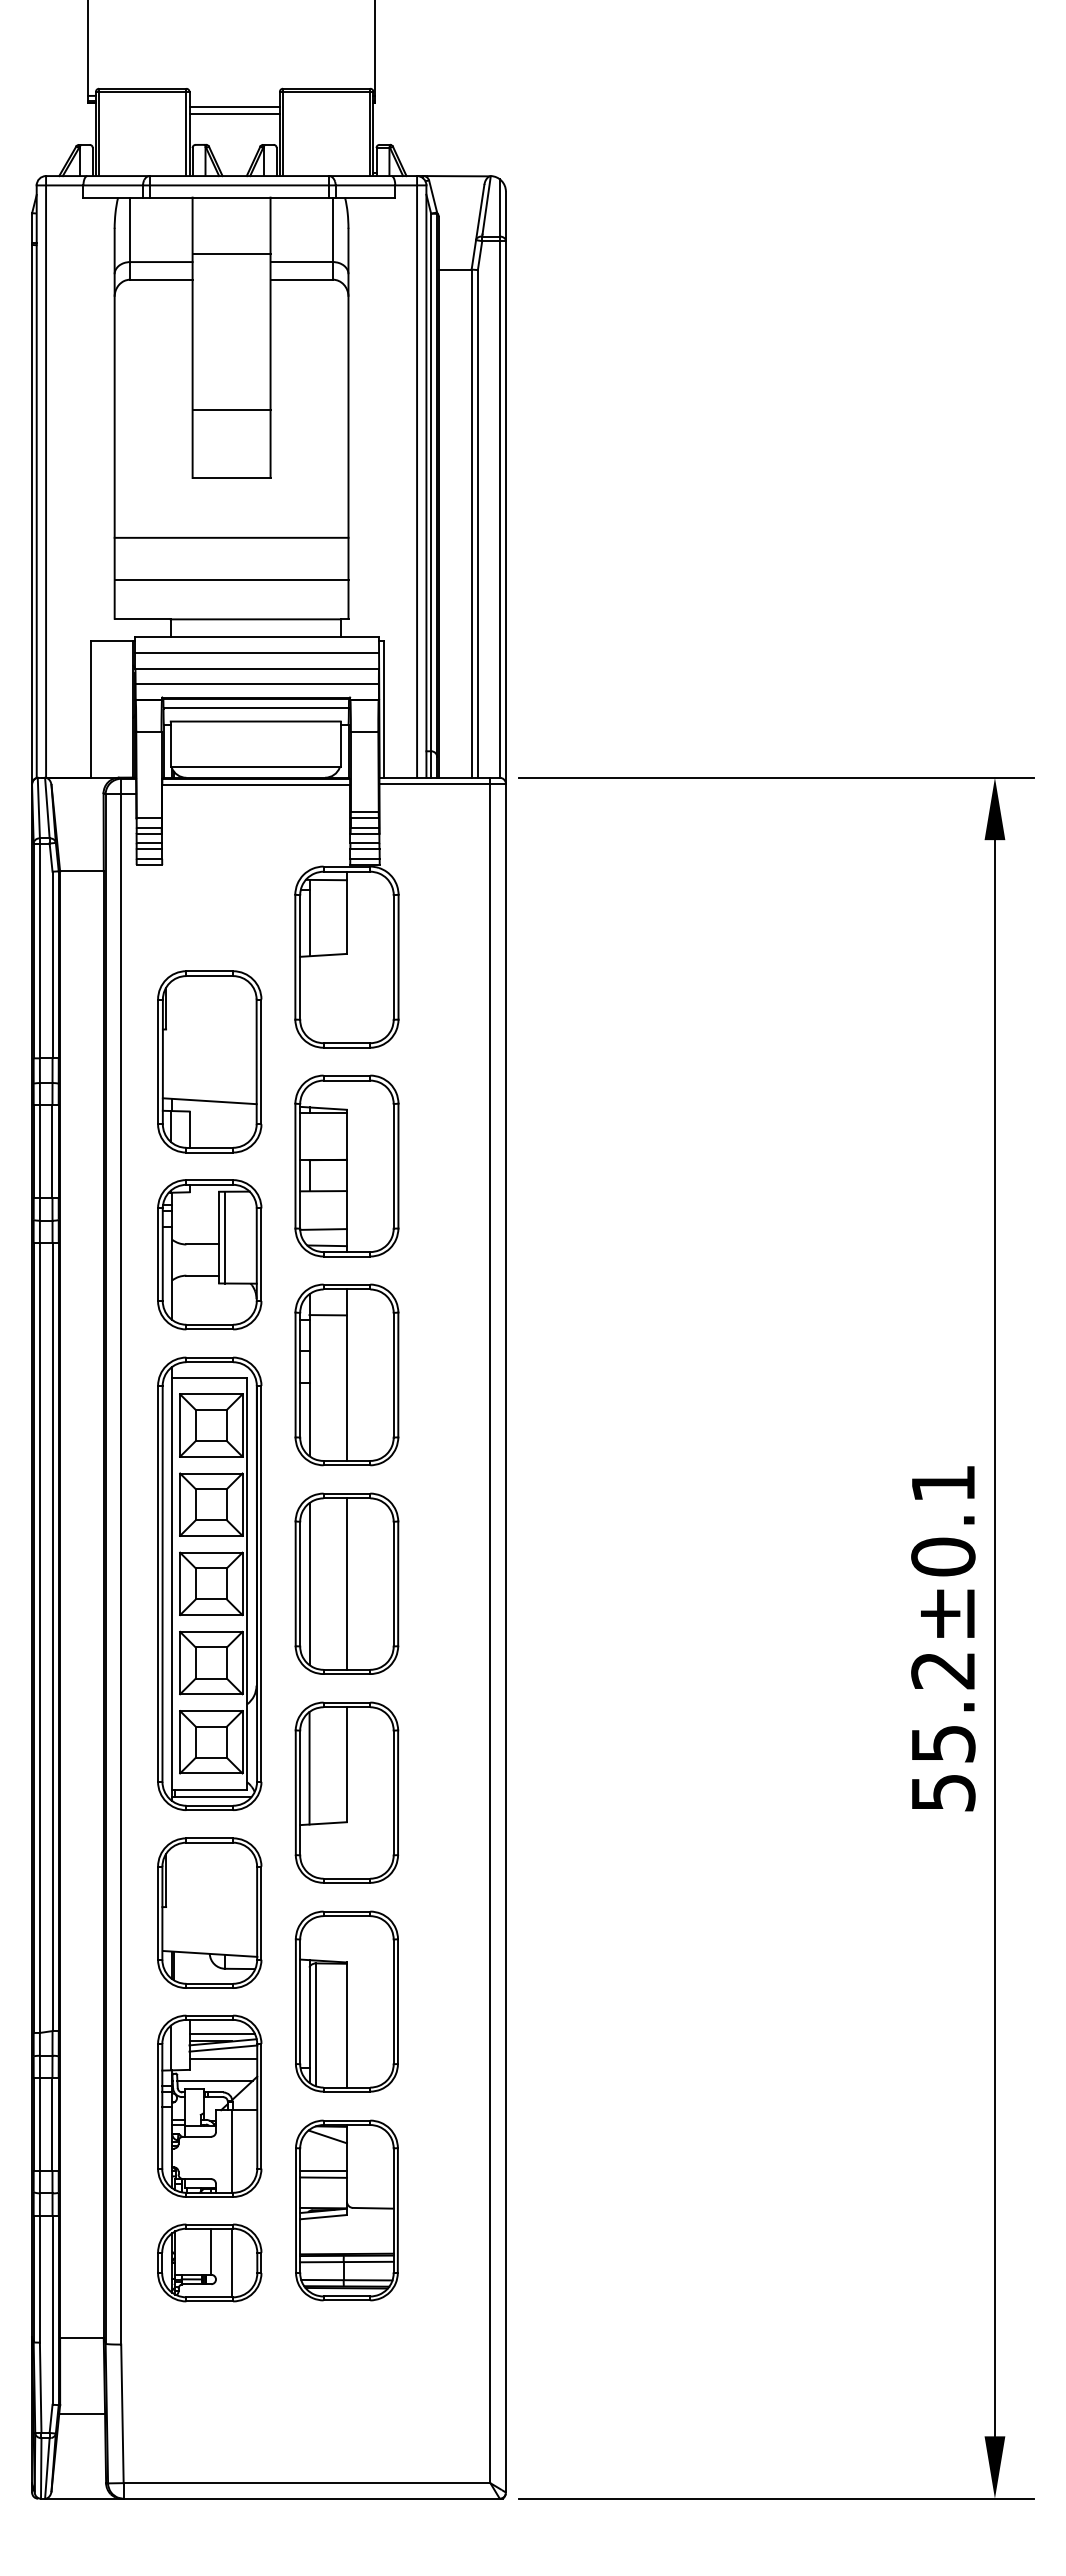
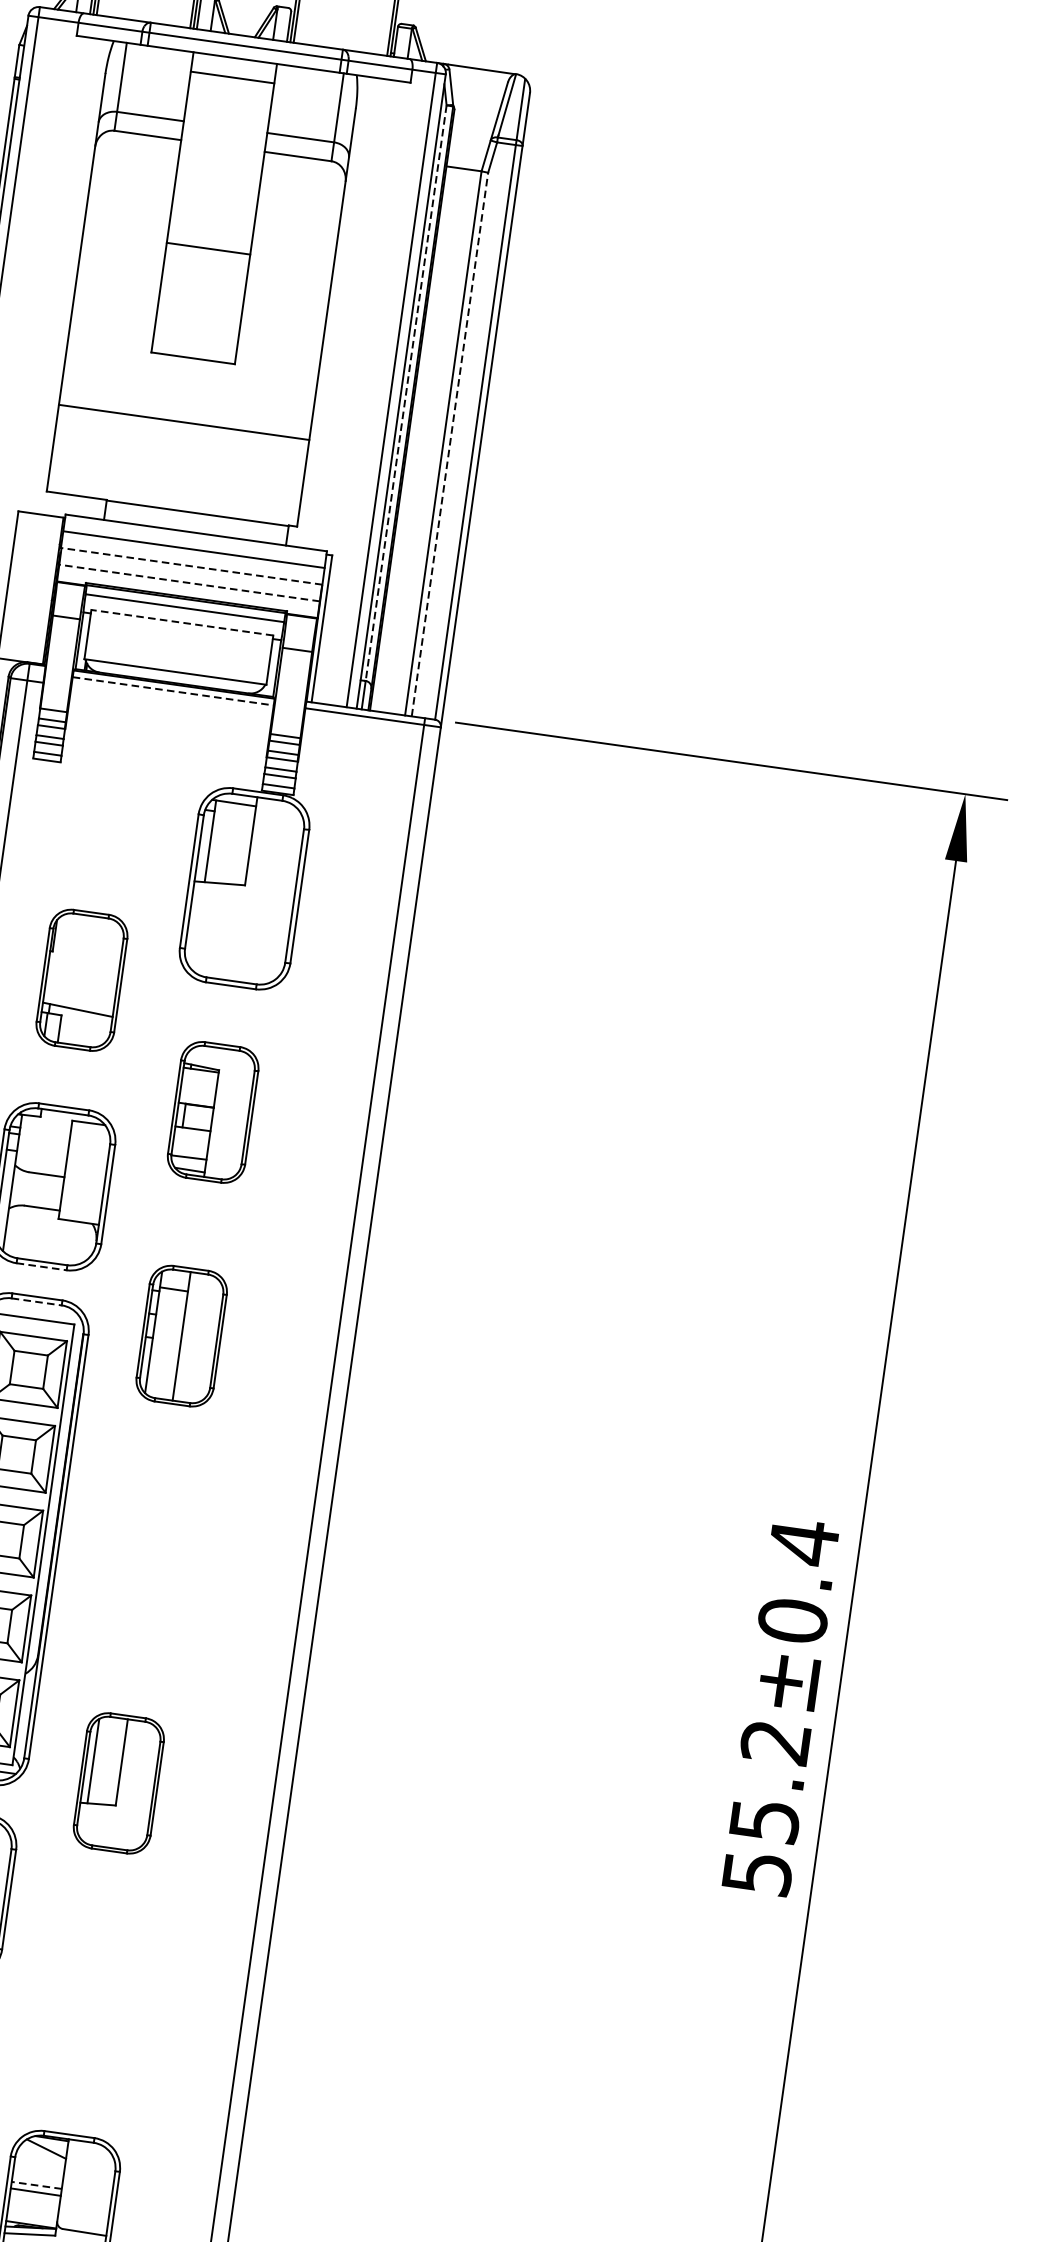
line: (231, 253) -> (232, 77), moved
line: (231, 409) -> (208, 248), moved
line: (431, 482) -> (406, 393), solid -> dashed
line: (477, 523) -> (449, 444), solid -> dashed
line: (231, 579) -> (177, 467), removed
line: (257, 668) -> (192, 566), solid -> dashed
line: (257, 684) -> (189, 583), solid -> dashed
line: (255, 721) -> (182, 622), solid -> dashed
line: (256, 785) -> (173, 691), solid -> dashed
part: (209, 1061) -> (81, 979), size x0.7
part: (346, 1165) -> (212, 1111), size x0.7
line: (225, 1237) -> (72, 1170), removed
line: (210, 1329) -> (42, 1266), solid -> dashed
line: (210, 1362) -> (37, 1302), solid -> dashed
part: (346, 1374) -> (181, 1335), size x0.7
text: (943, 1483) -> (804, 1542), 55.2±0.1 -> 55.2±0.4
part: (346, 1583) -> (149, 1559), removed
part: (346, 1792) -> (118, 1783), size x0.7
part: (346, 2001) -> (86, 2006), removed
line: (323, 2171) -> (36, 2185), solid -> dashed

